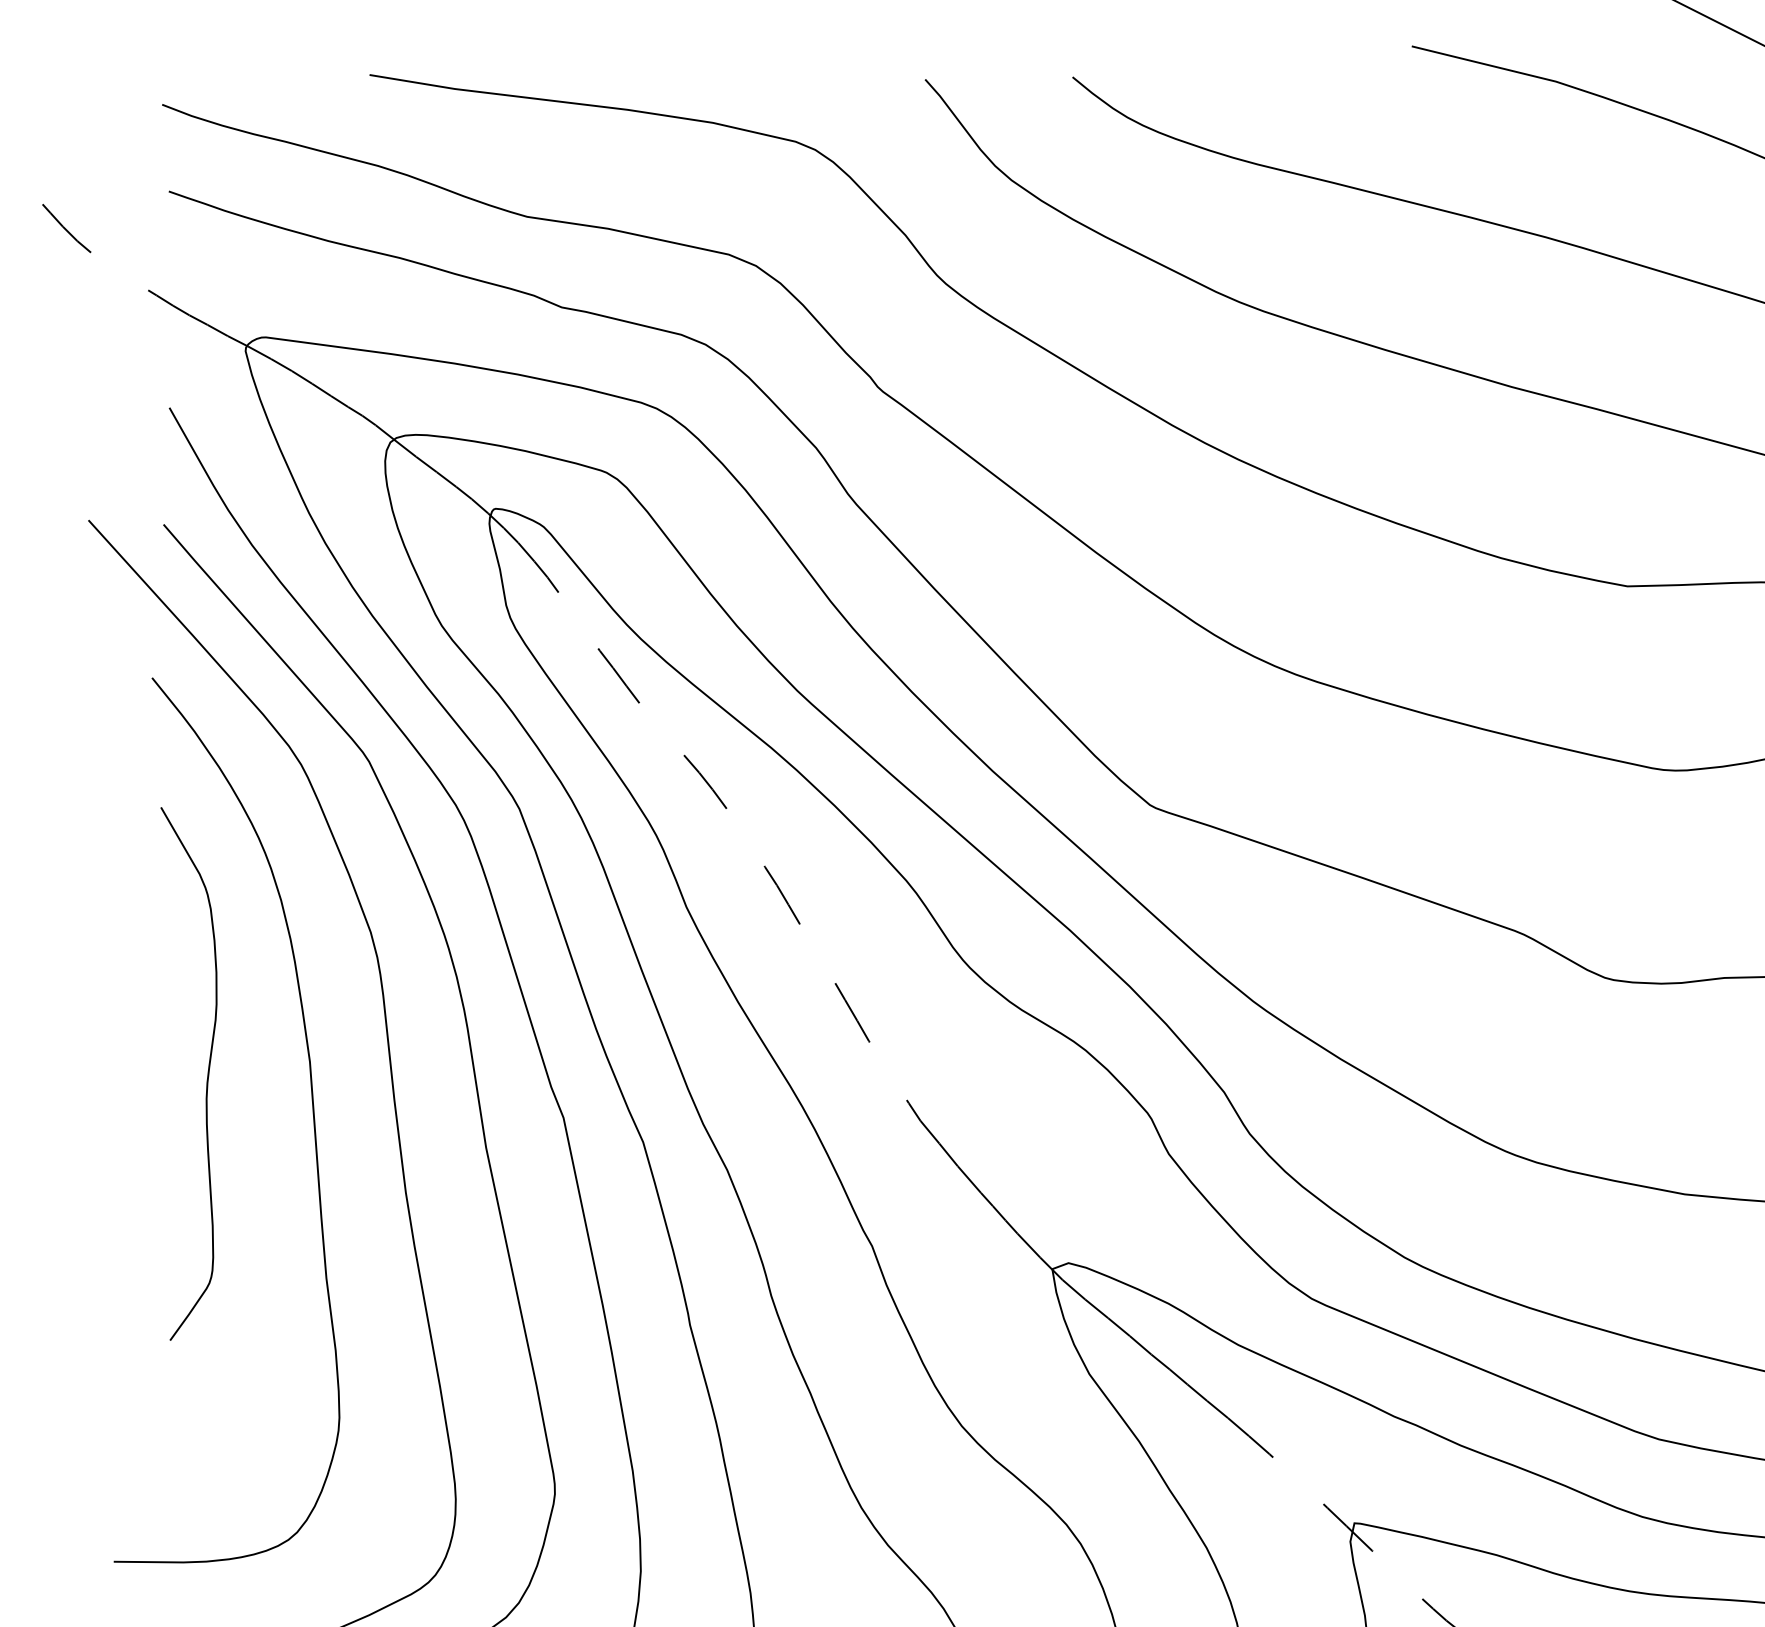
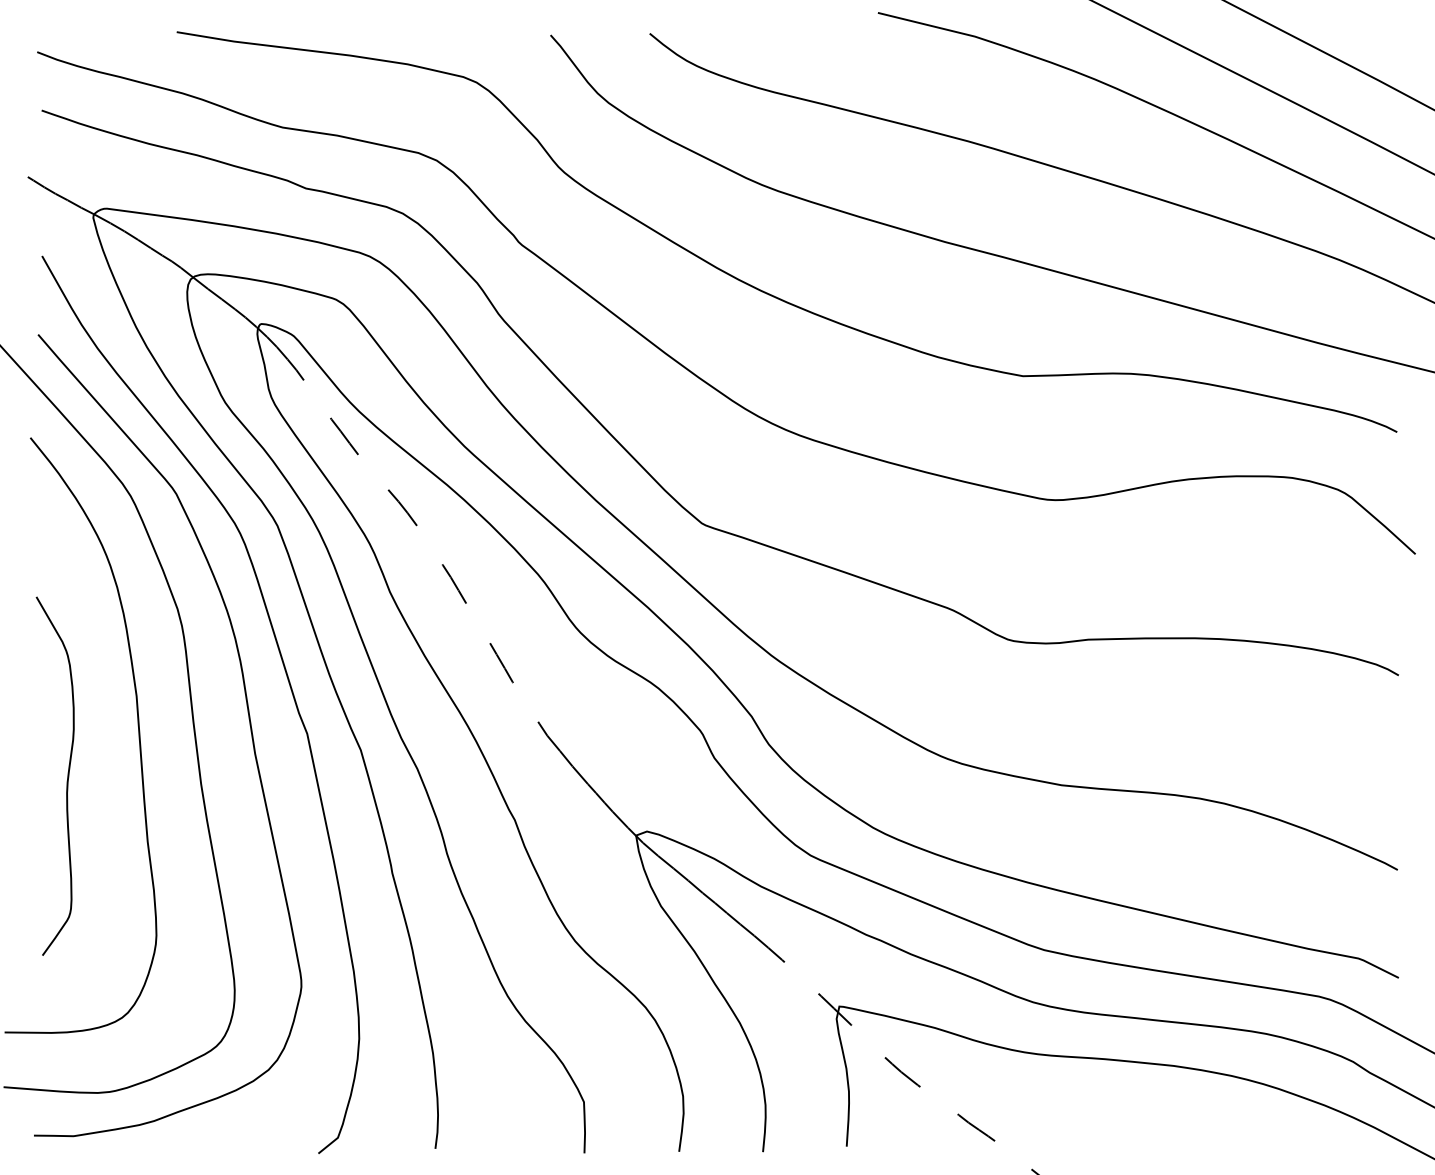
curve: (207, 1072) -> (67, 775), moved

